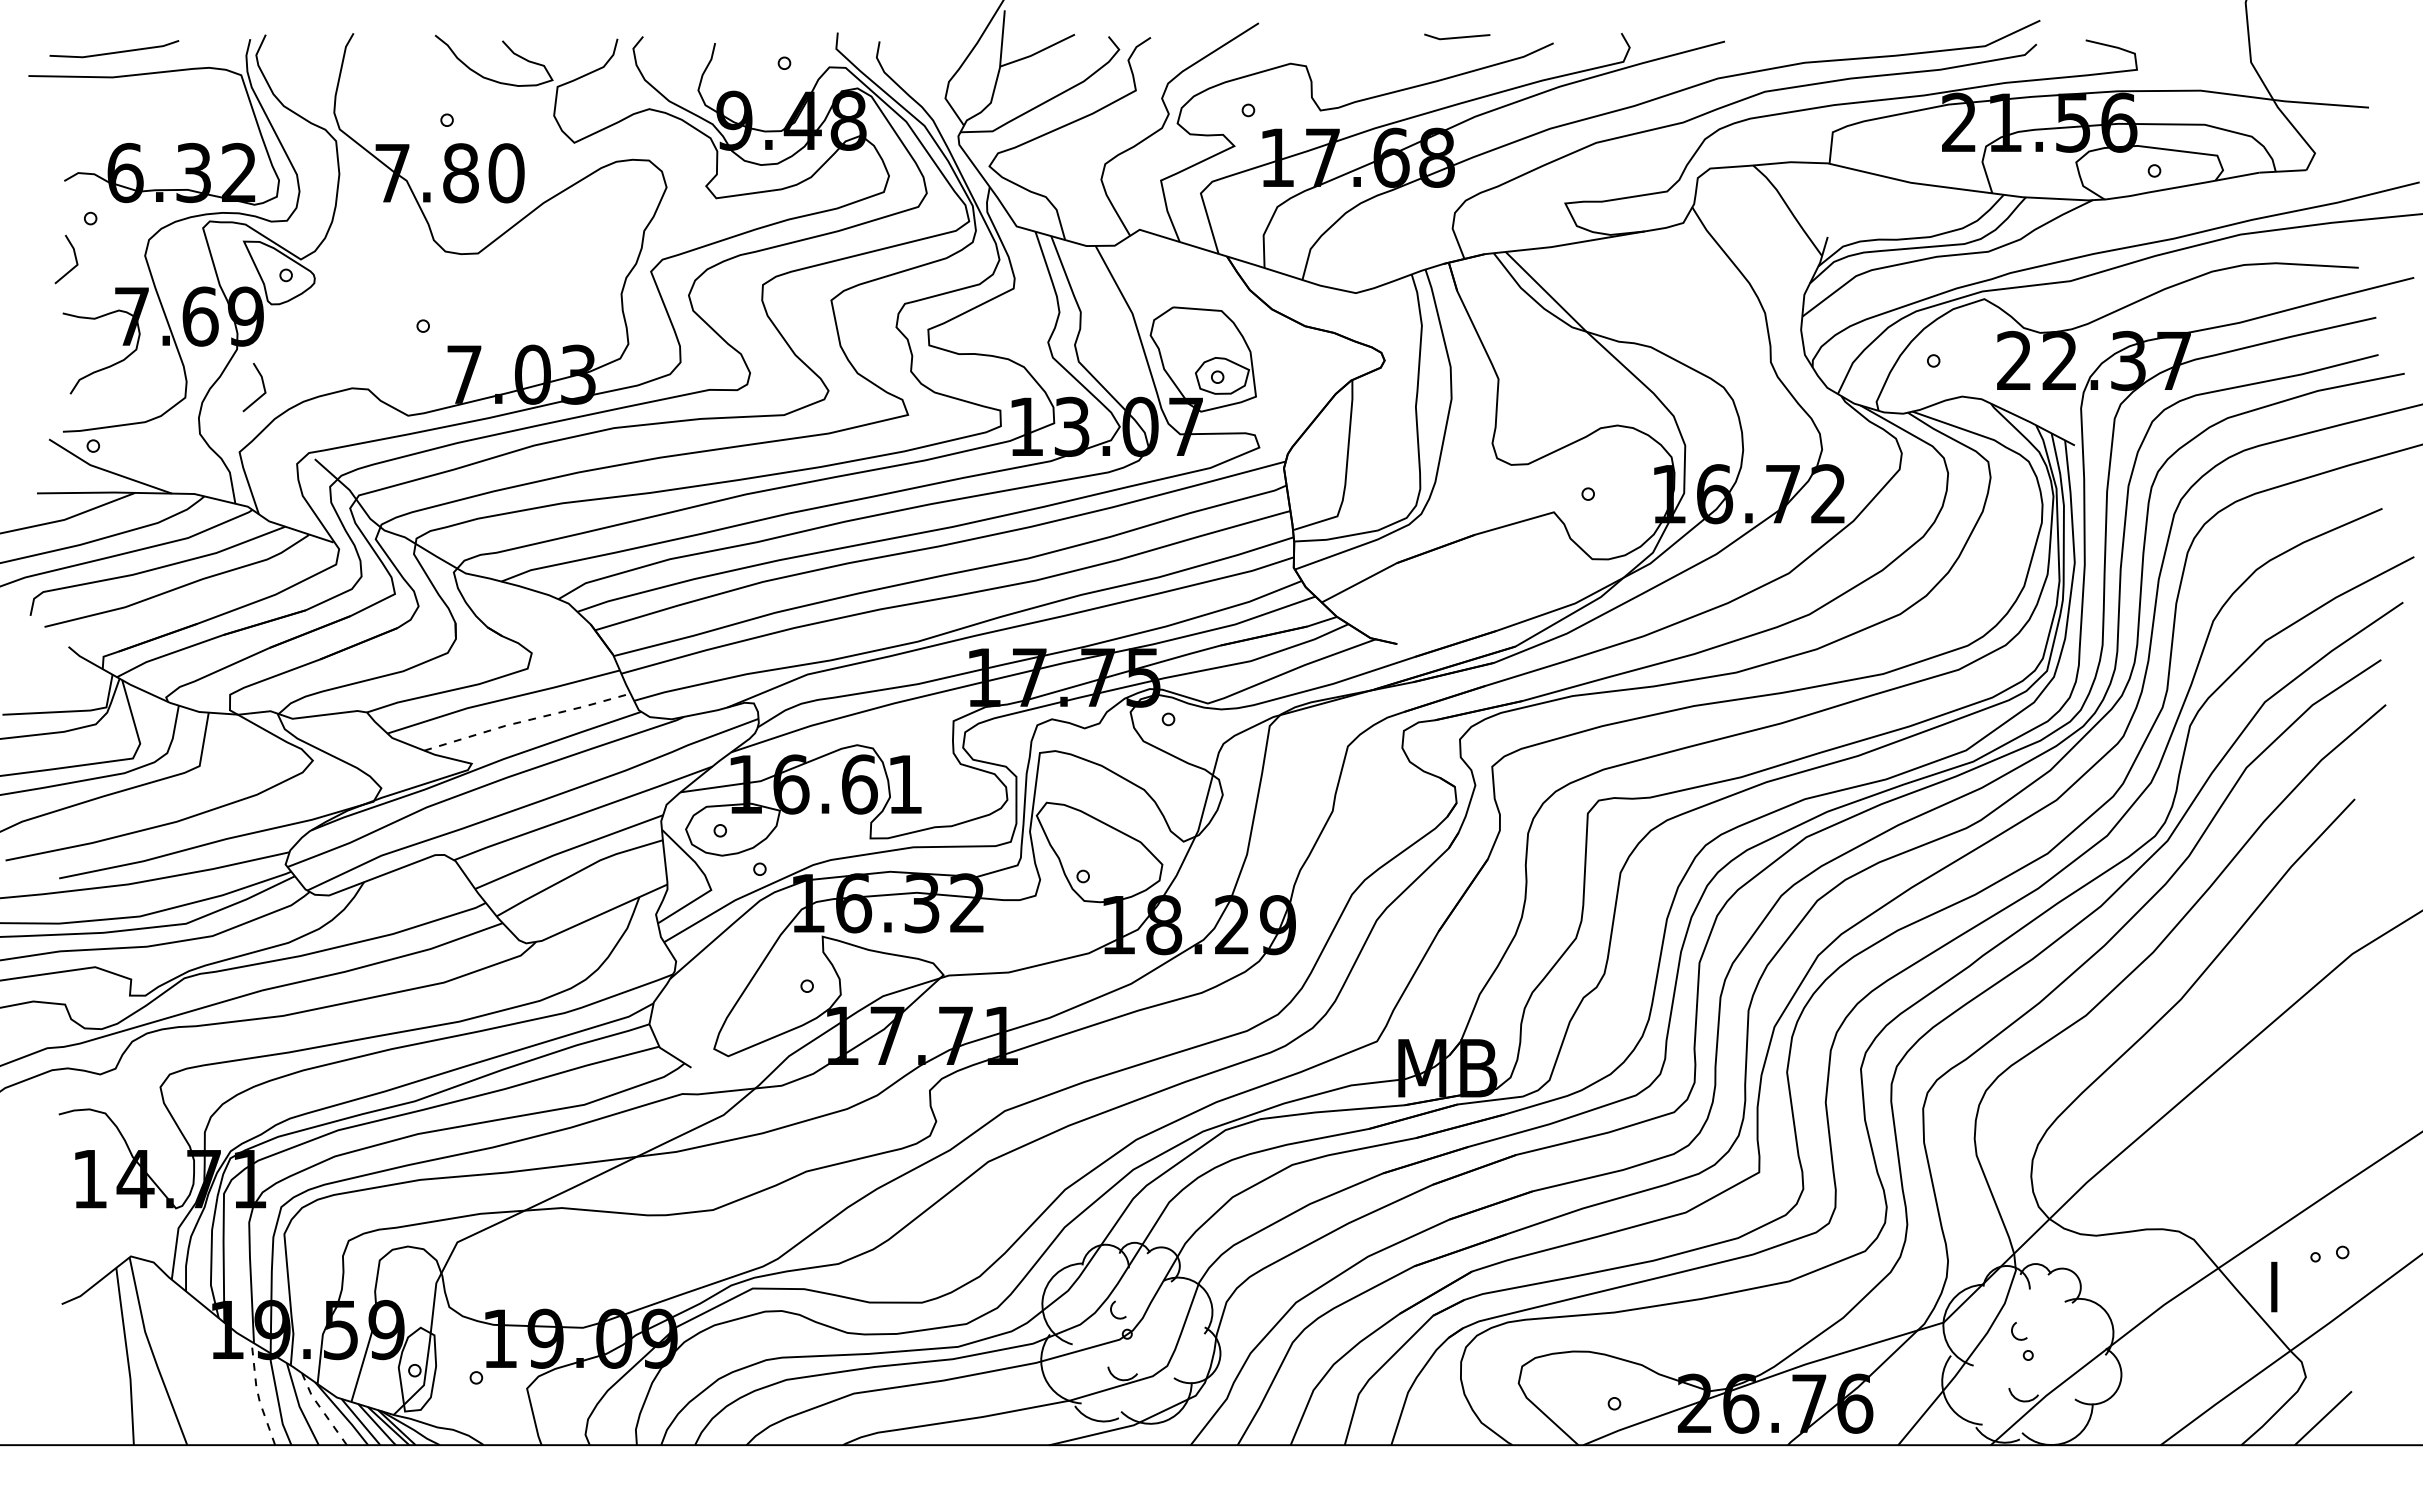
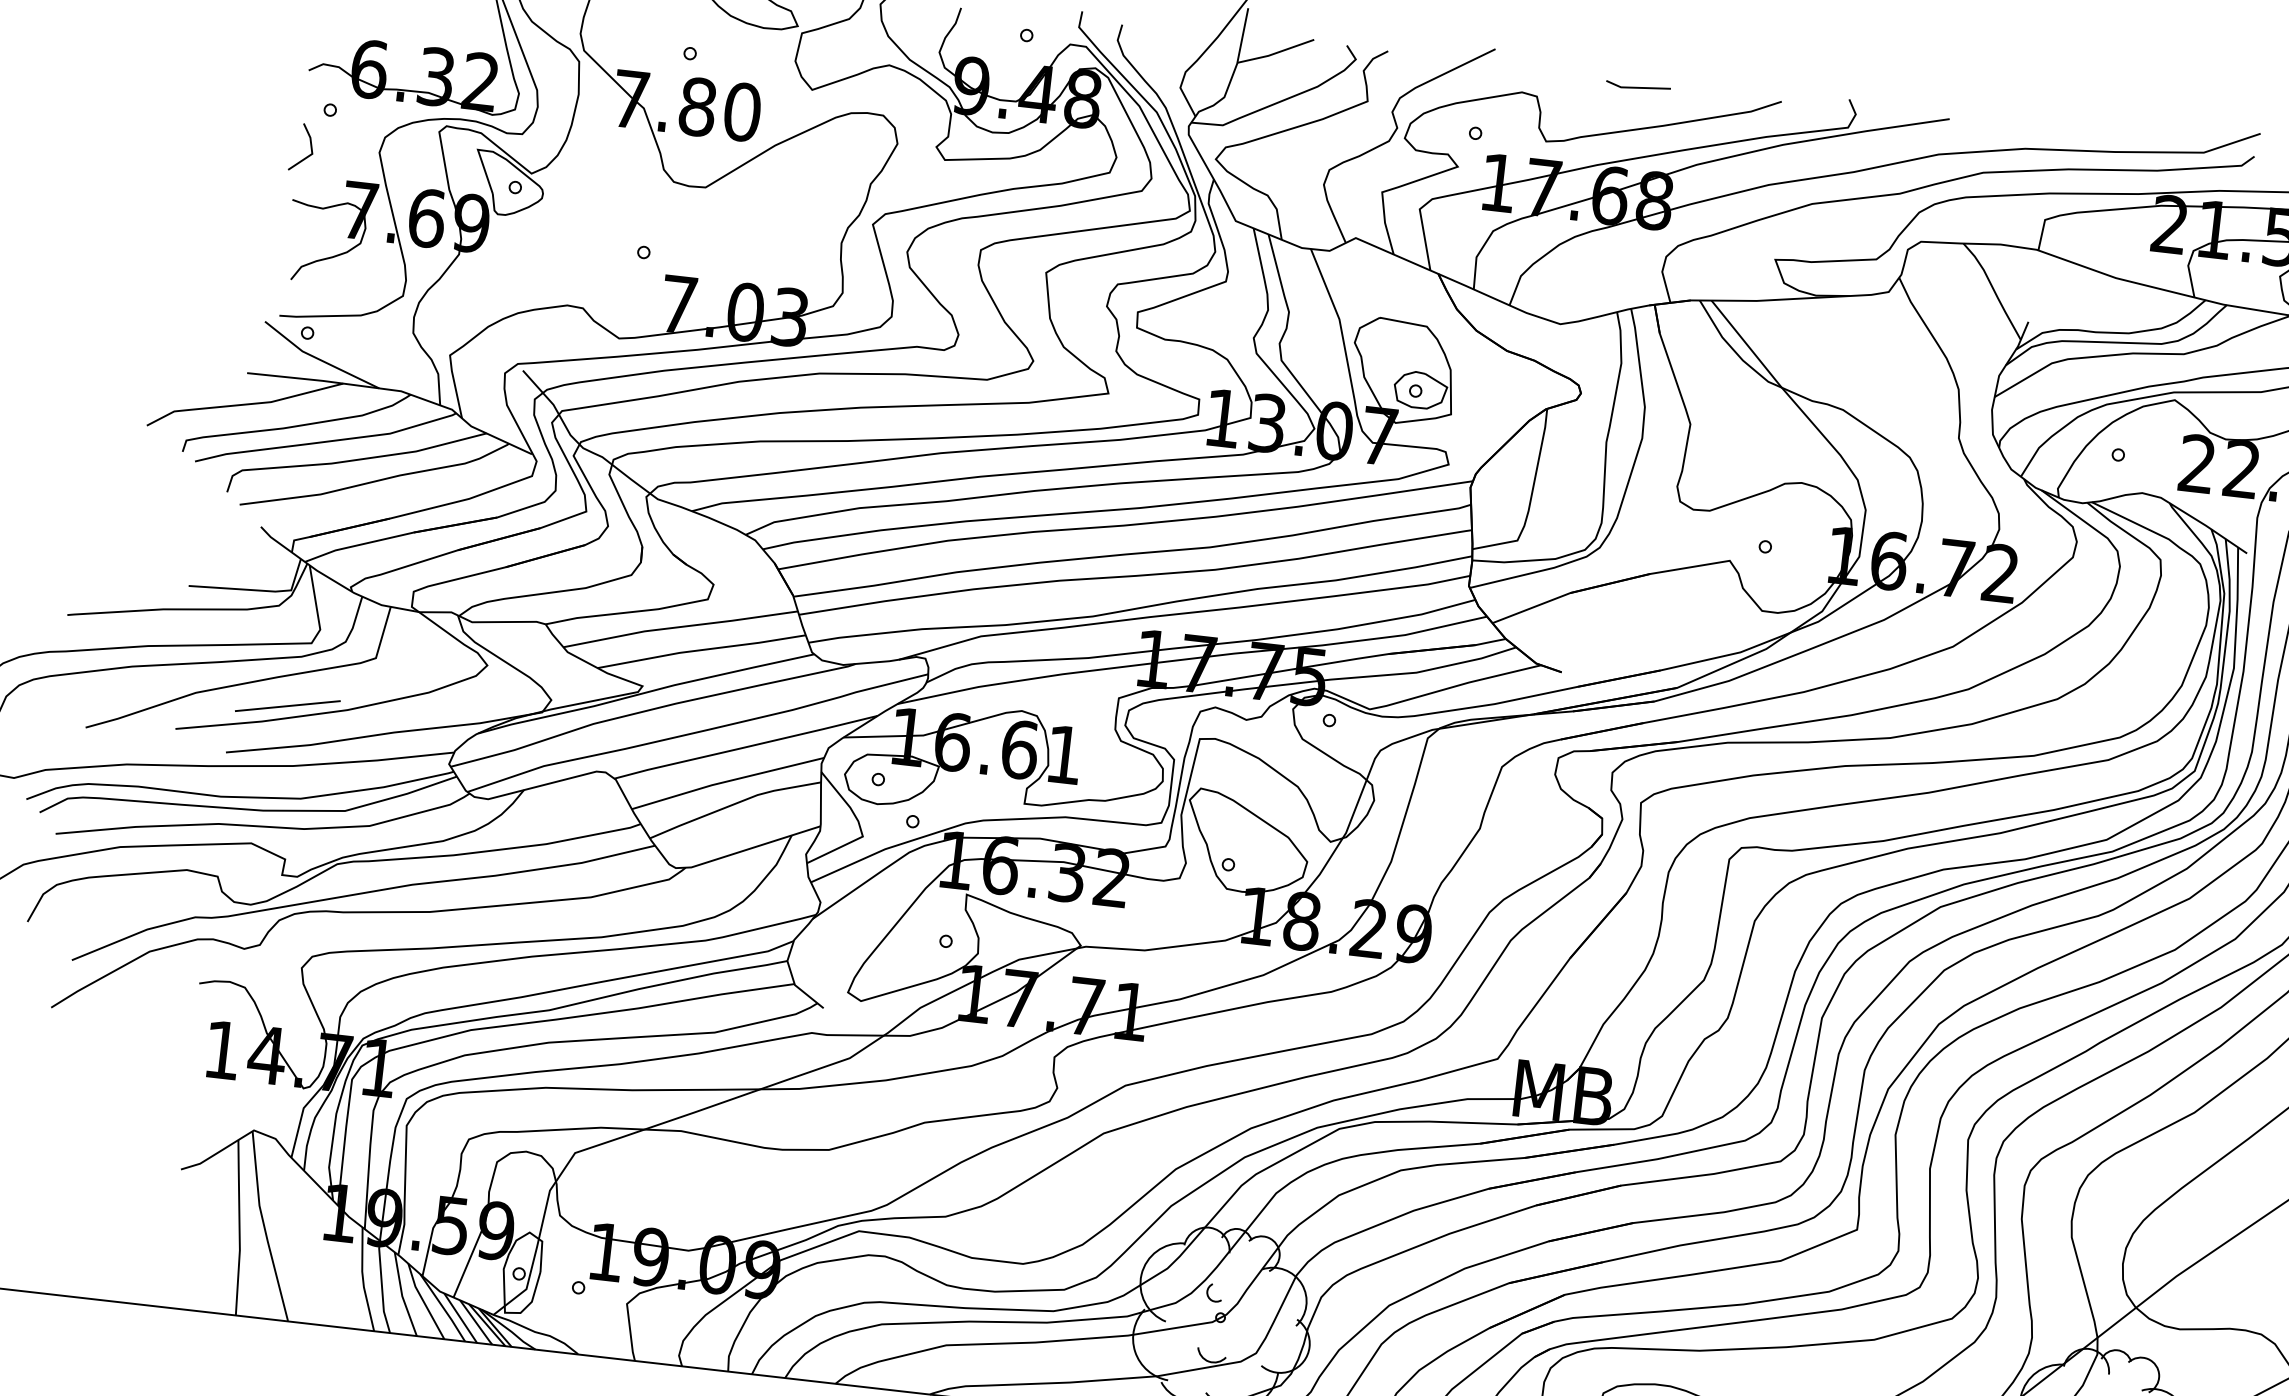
line: (1457, 36) -> (1638, 86), moved
line: (262, 385) -> (479, 292), removed
line: (527, 720) -> (701, 650), dashed -> solid
line: (115, 824) -> (287, 705), added
line: (258, 1394) -> (363, 1279), dashed -> solid
line: (321, 1409) -> (423, 1301), dashed -> solid

